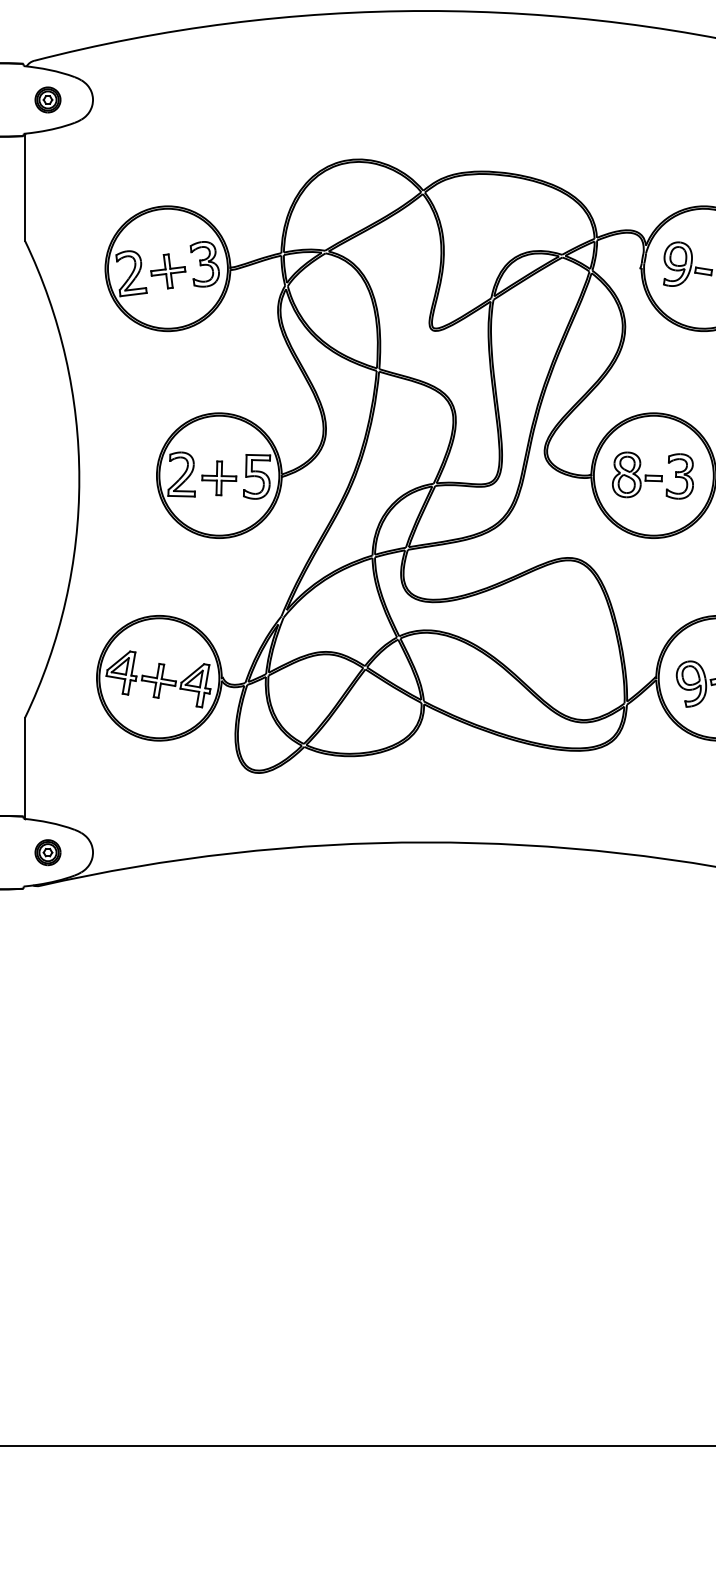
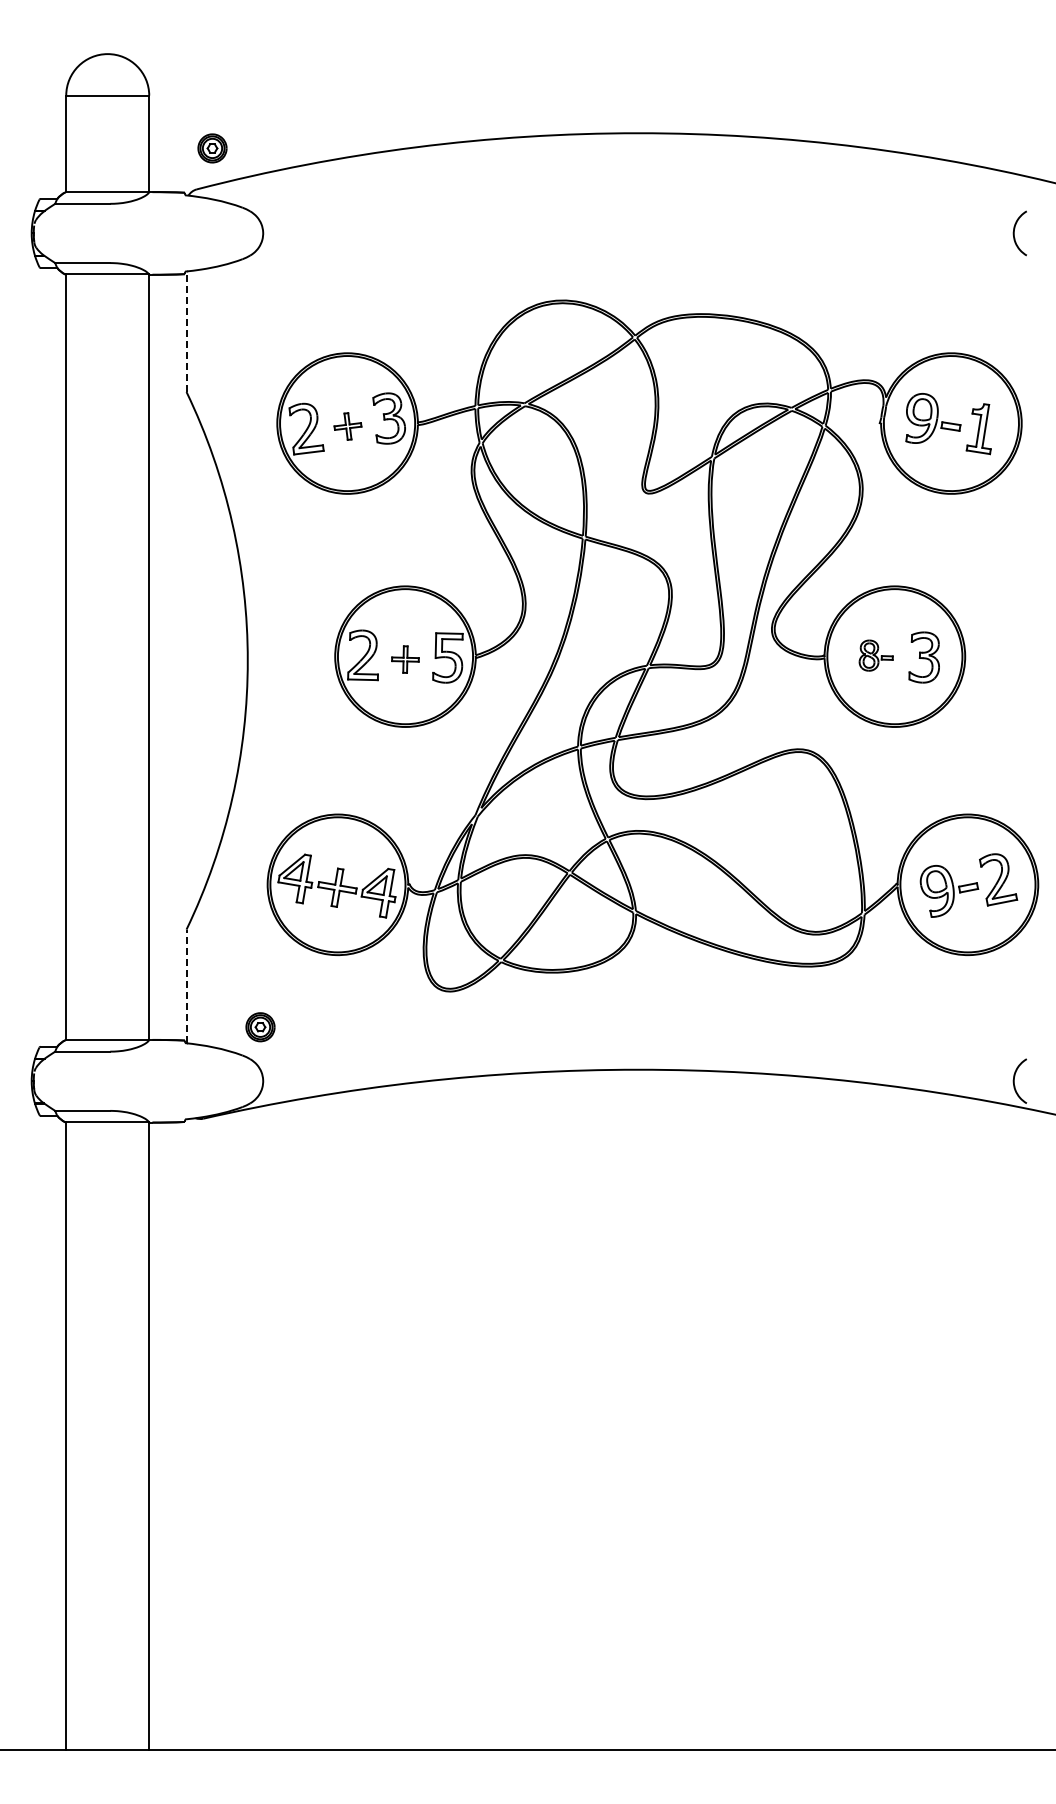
part: (48, 100) -> (212, 148), moved
line: (24, 187) -> (186, 331), solid -> dashed
part: (167, 271) -> (347, 426), size x0.7
part: (636, 474) -> (875, 655), size x0.6
part: (219, 478) -> (405, 659), size x0.7
line: (24, 768) -> (186, 986), solid -> dashed
part: (48, 852) -> (260, 1027), moved

